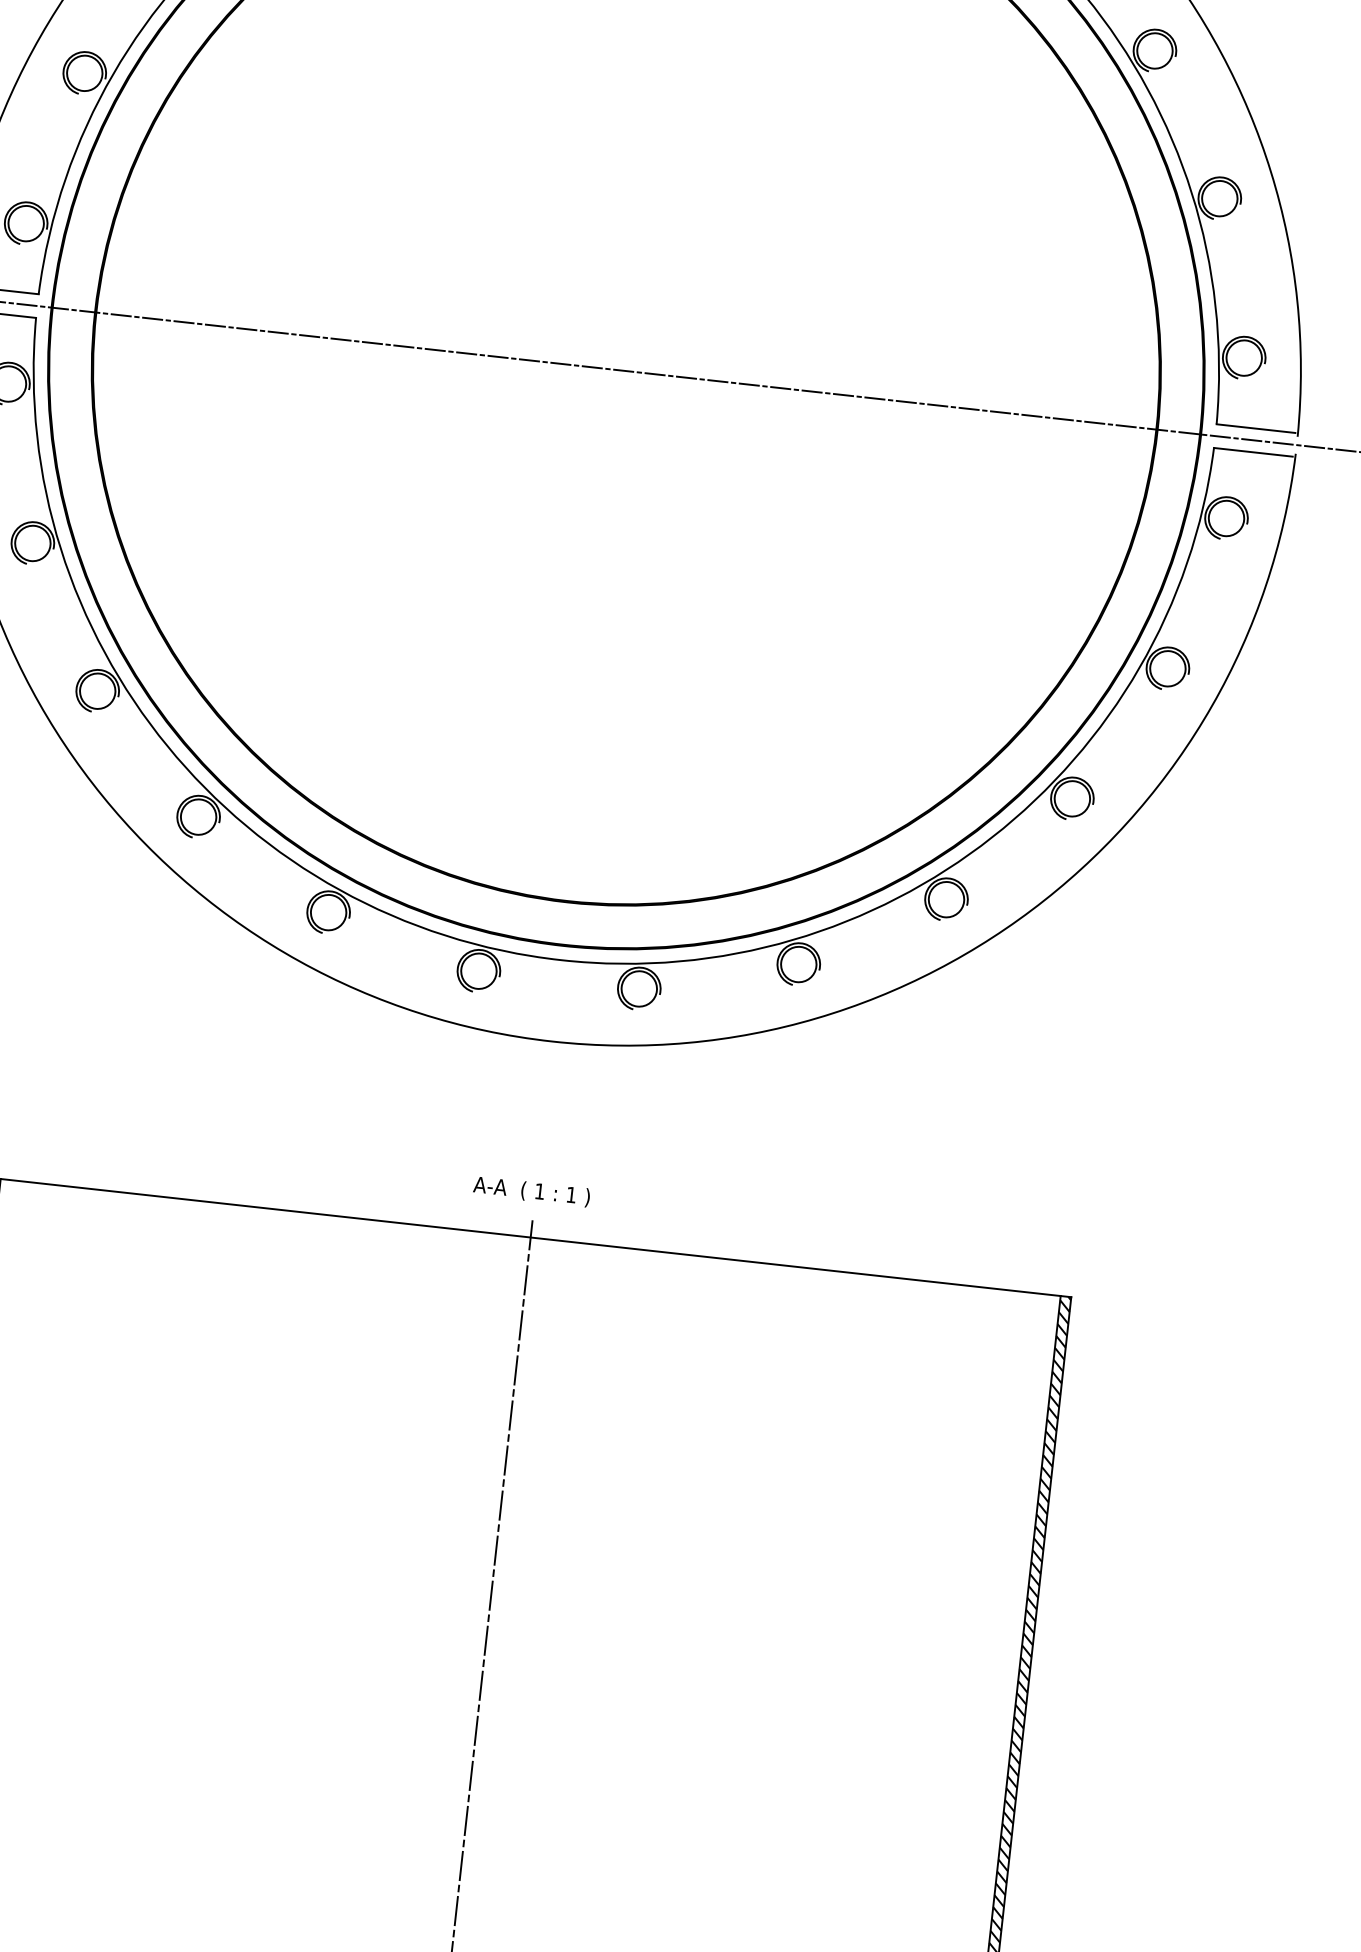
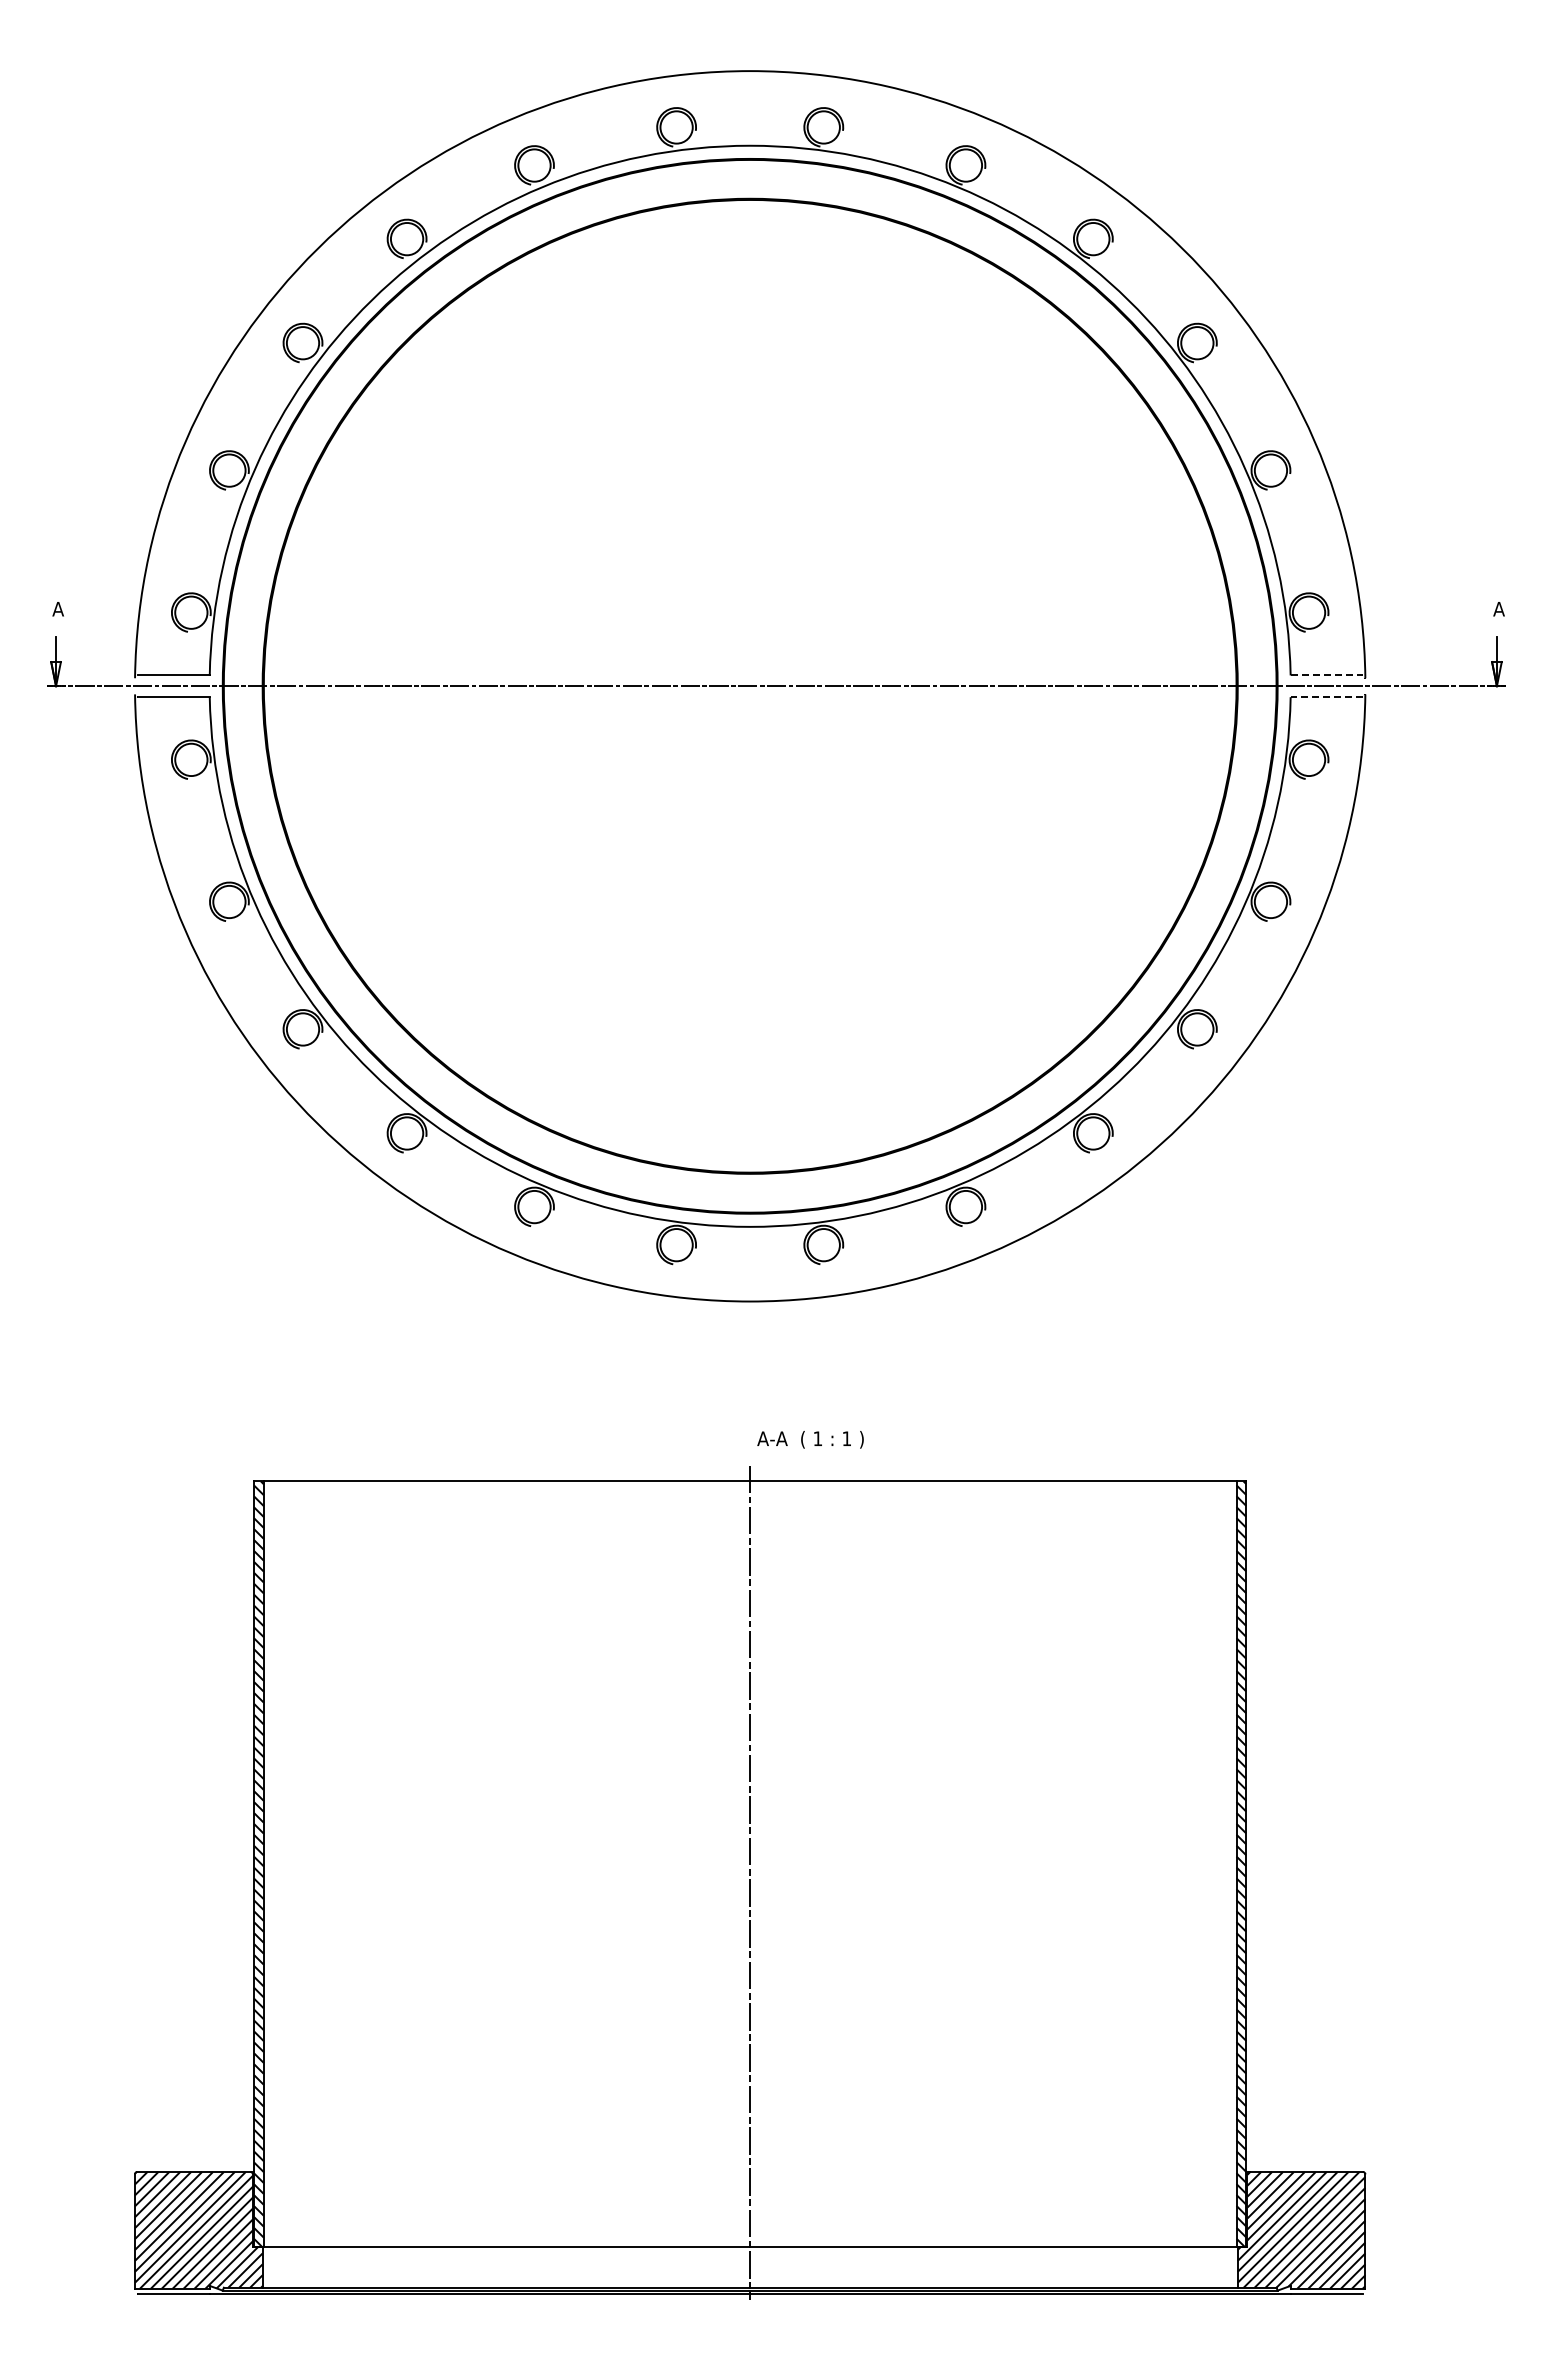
line: (1256, 428) -> (1327, 675), solid -> dashed
line: (1253, 452) -> (1326, 697), solid -> dashed
text: (531, 1191) -> (810, 1439), moved

